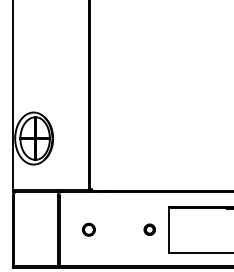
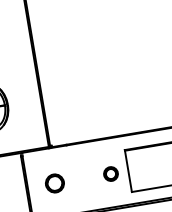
circle: (88, 229) -> (54, 183), size x1.6
part: (149, 229) -> (110, 173), size x1.4

